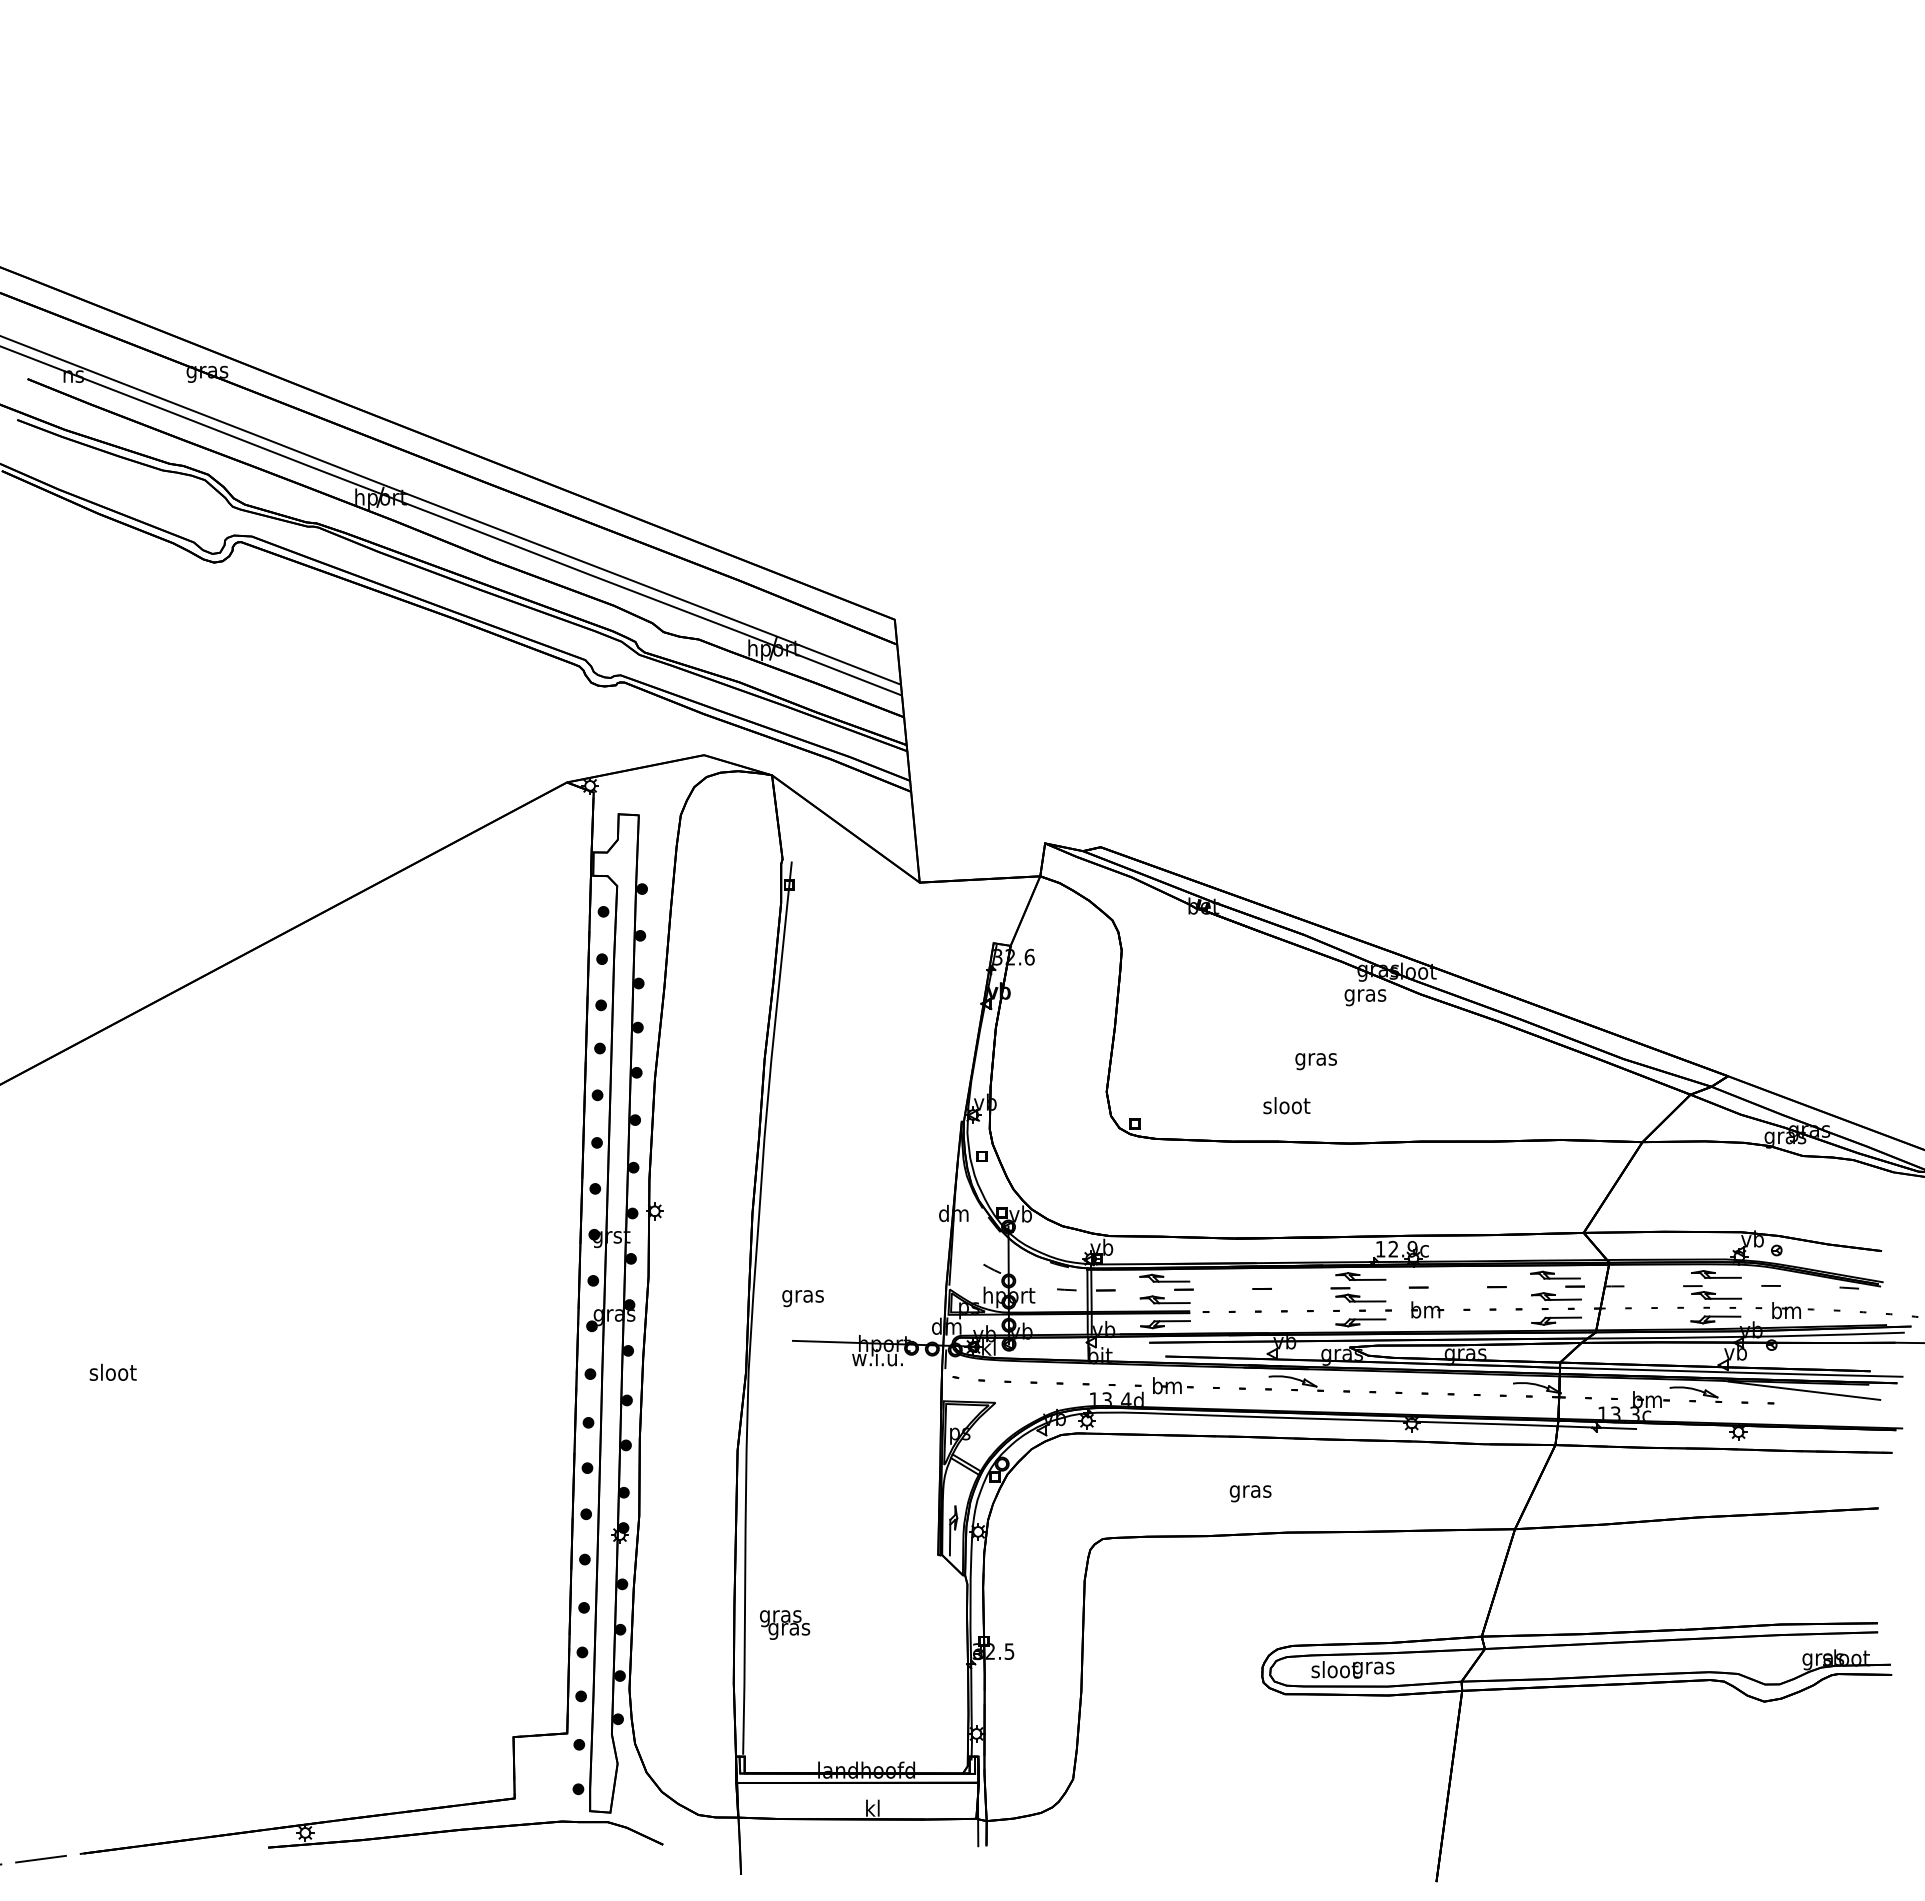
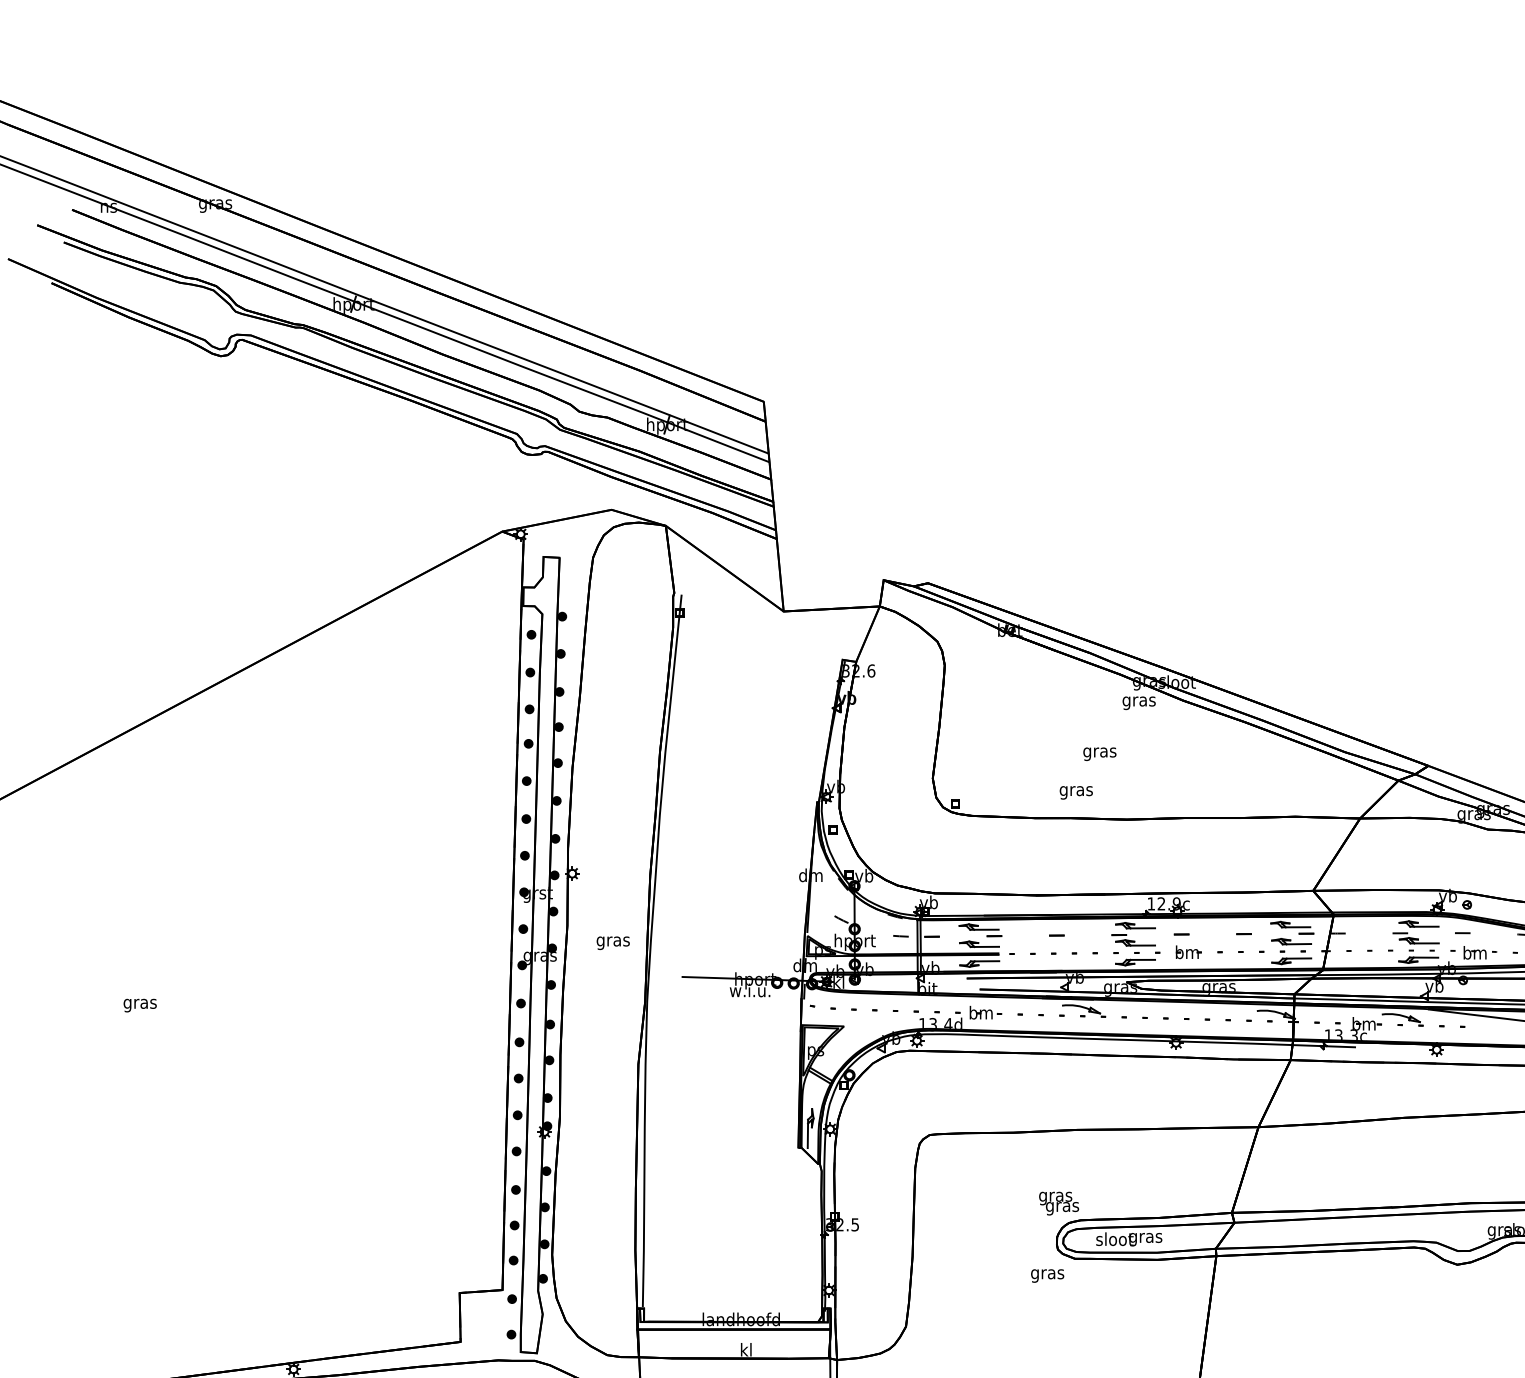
text: (1286, 1107) -> (1076, 790), sloot -> gras
text: (802, 1298) -> (612, 943), moved
text: (112, 1374) -> (139, 1003), sloot -> gras
text: (1250, 1493) -> (1047, 1275), moved
text: (785, 1624) -> (1059, 1203), moved

